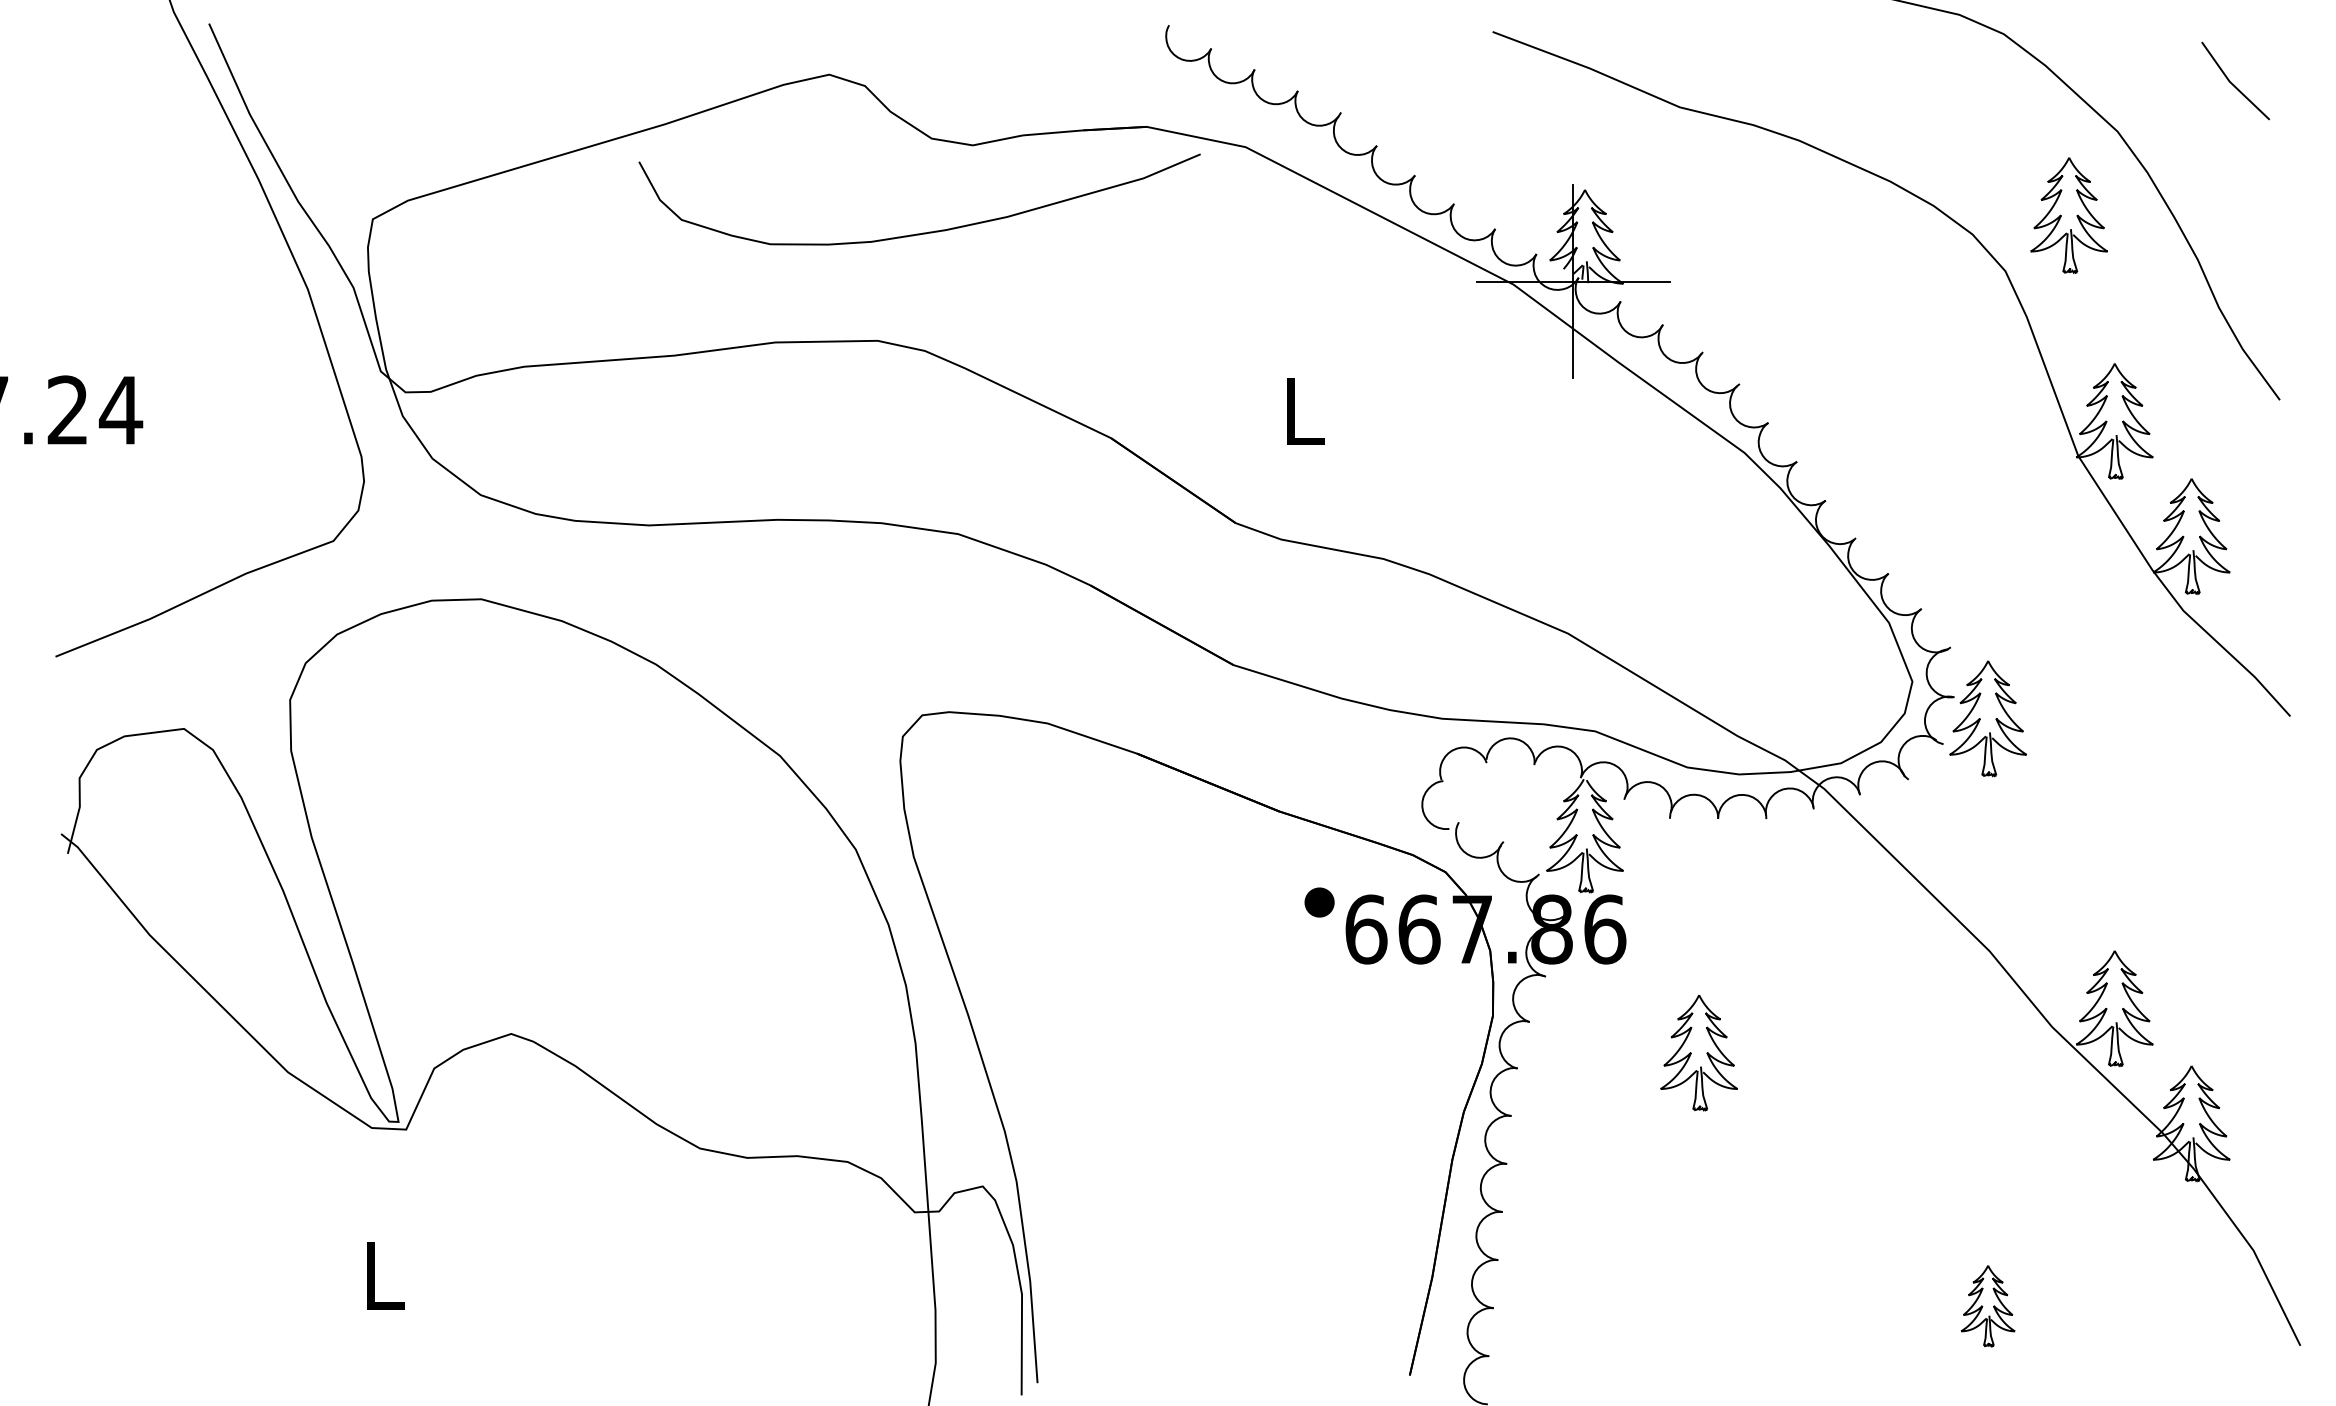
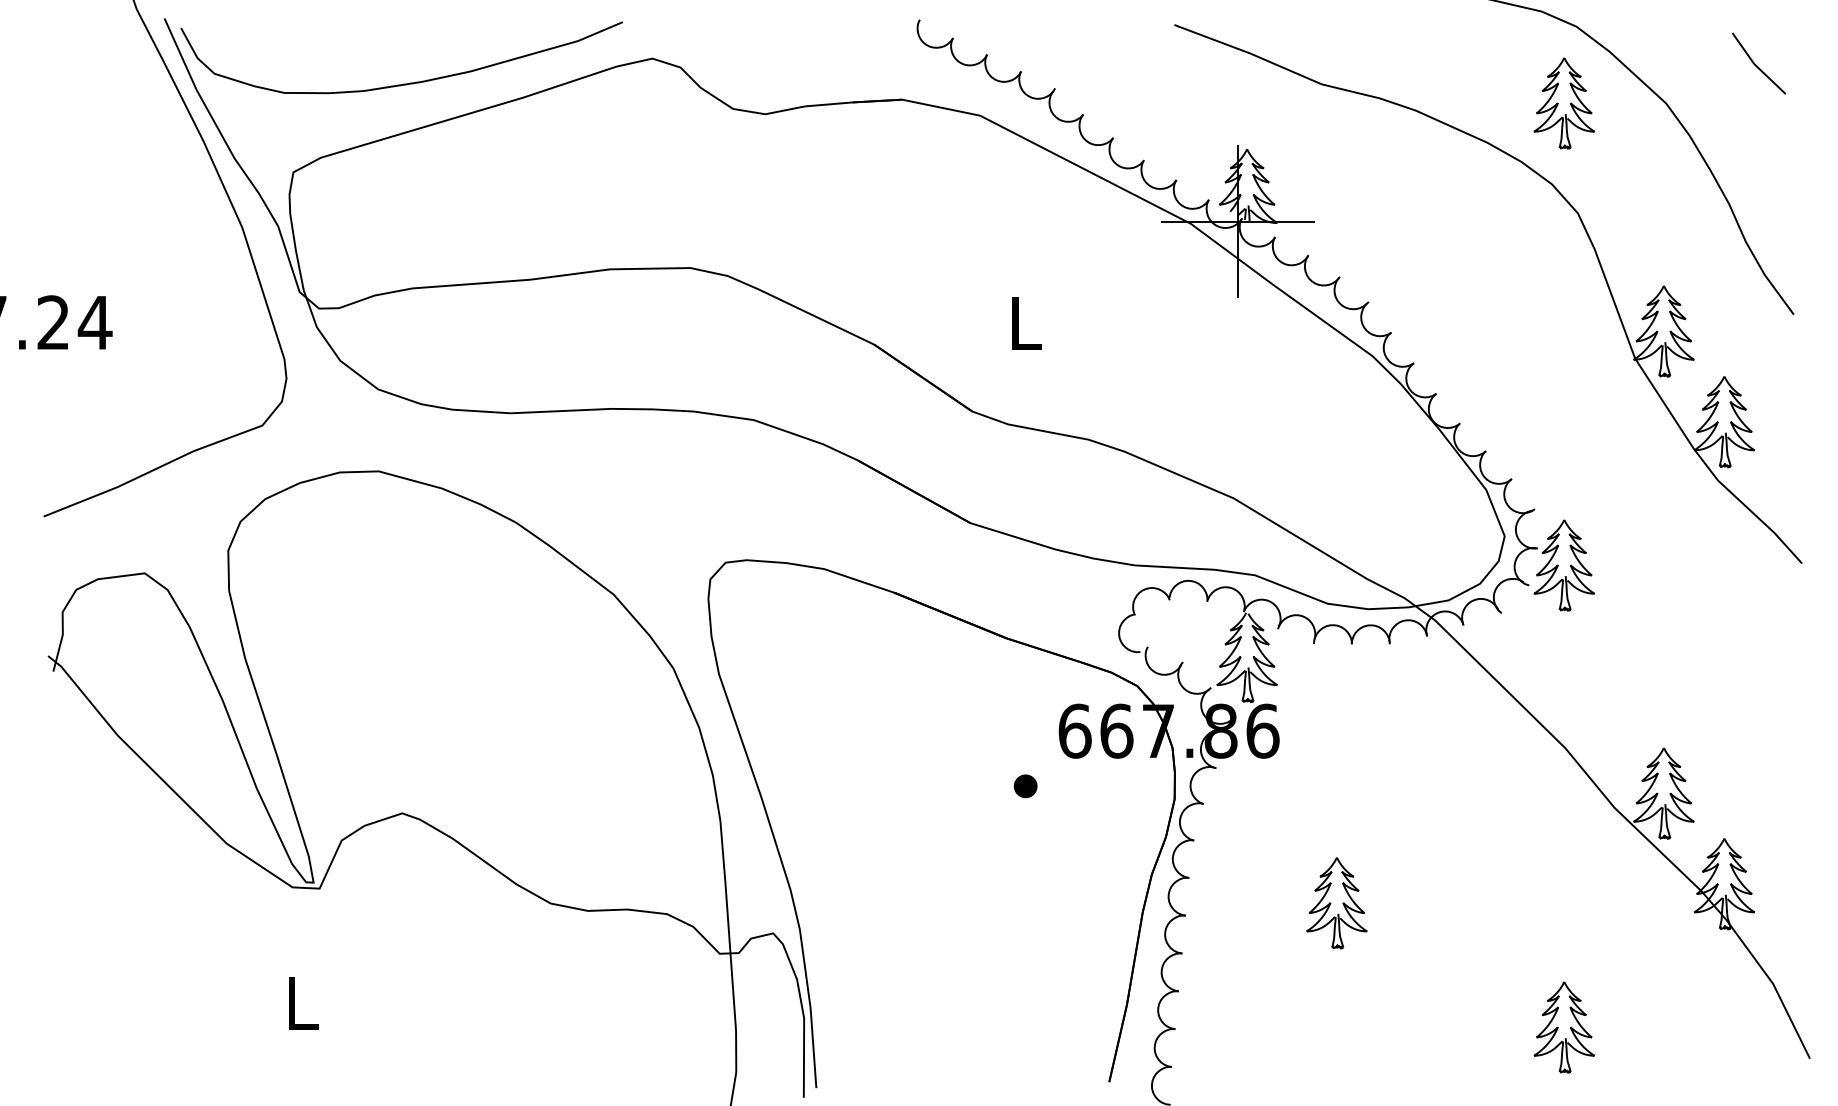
part: (2068, 215) -> (1563, 103), moved
curve: (922, 232) -> (404, 83), moved
part: (1319, 902) -> (1025, 786), moved
part: (1698, 1053) -> (1336, 903), moved
part: (1987, 1306) -> (1563, 1027), size x1.43

